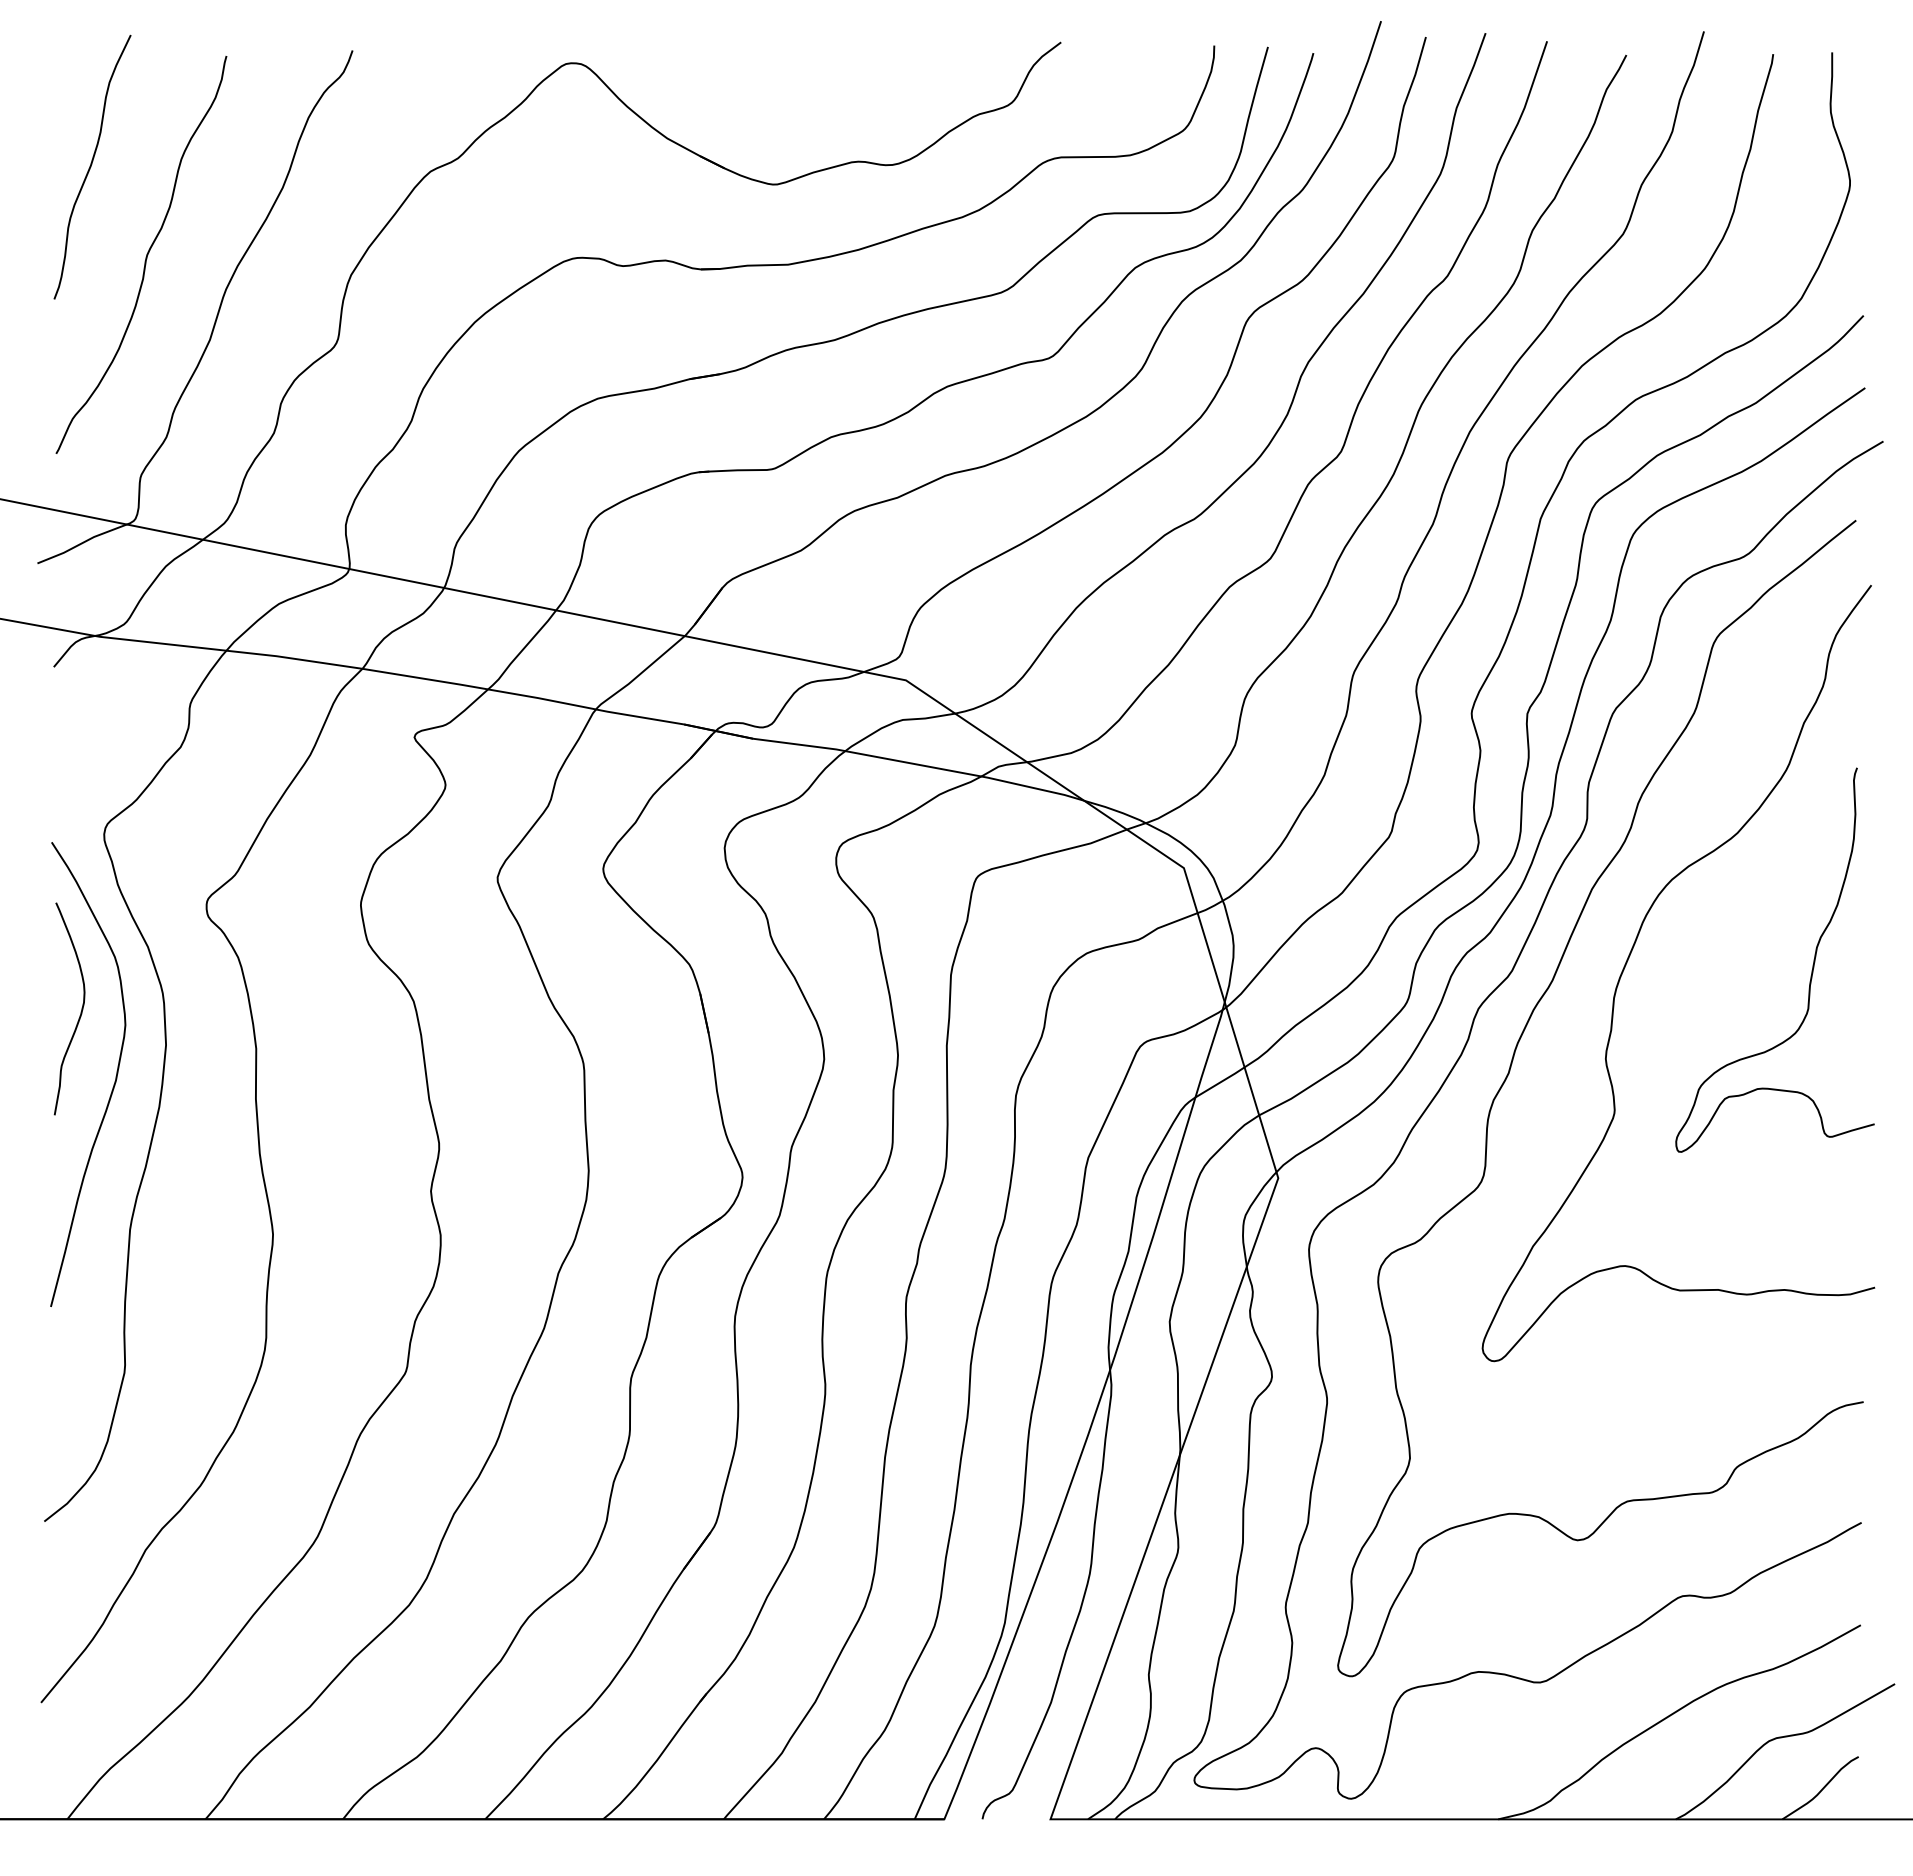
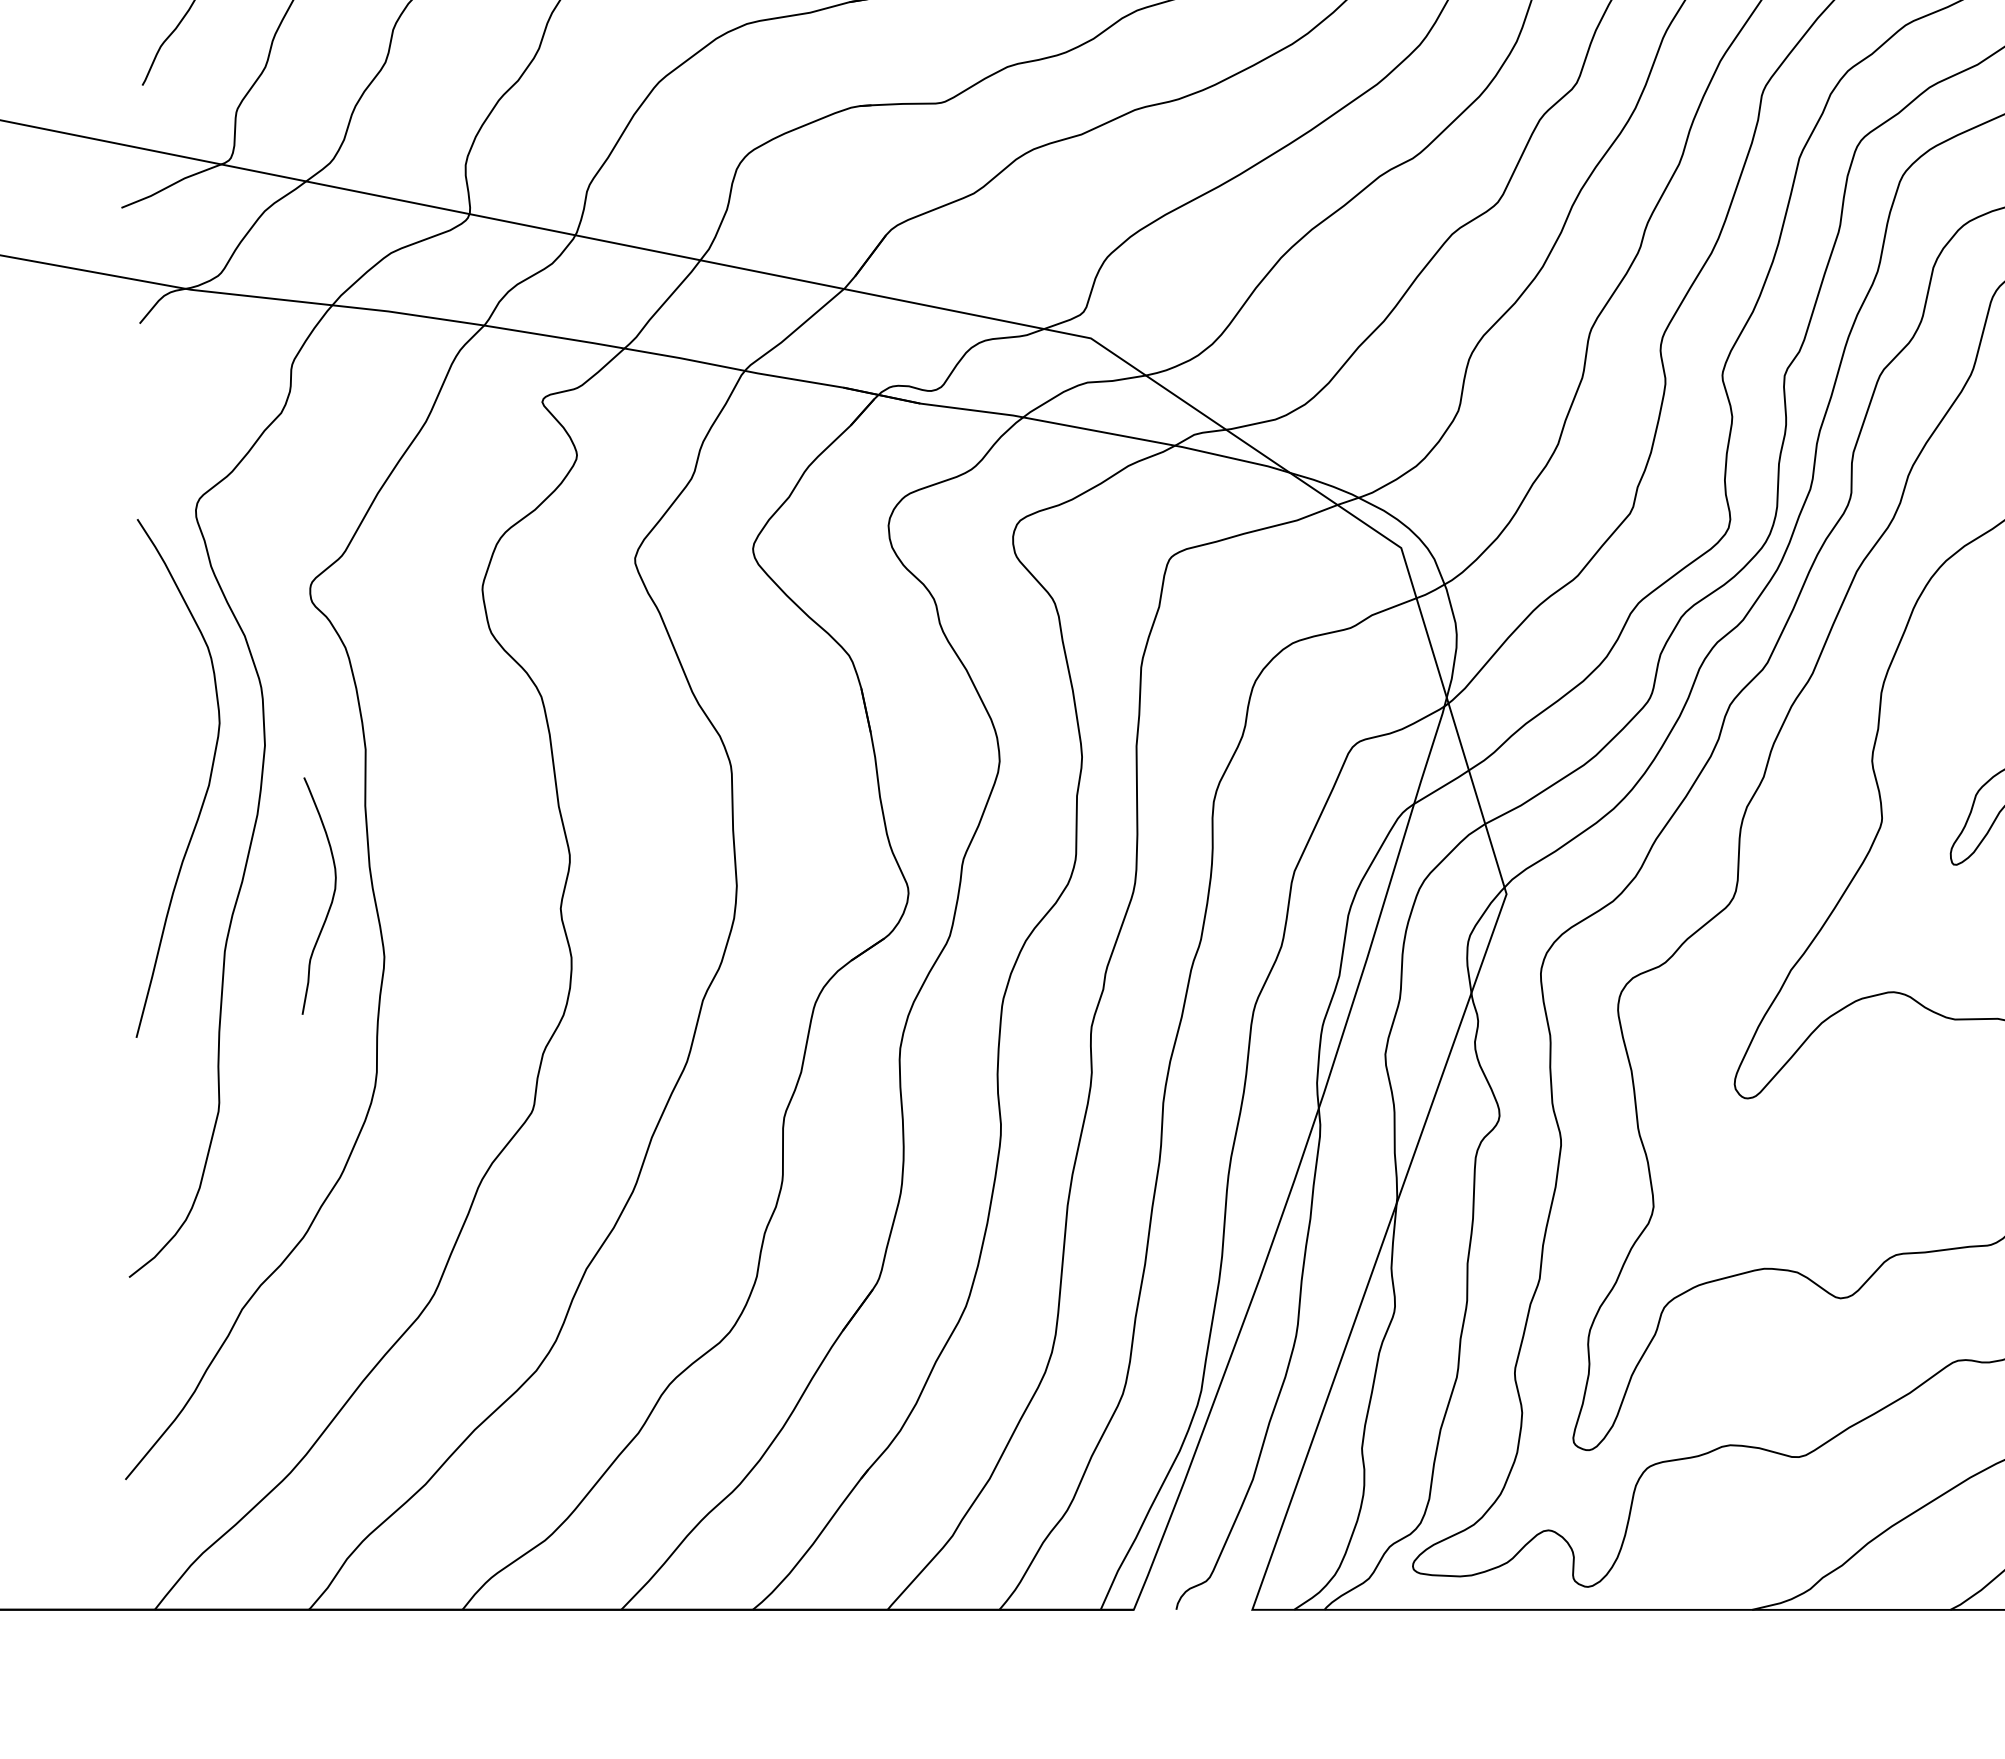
curve: (80, 1012) -> (331, 900), moved

